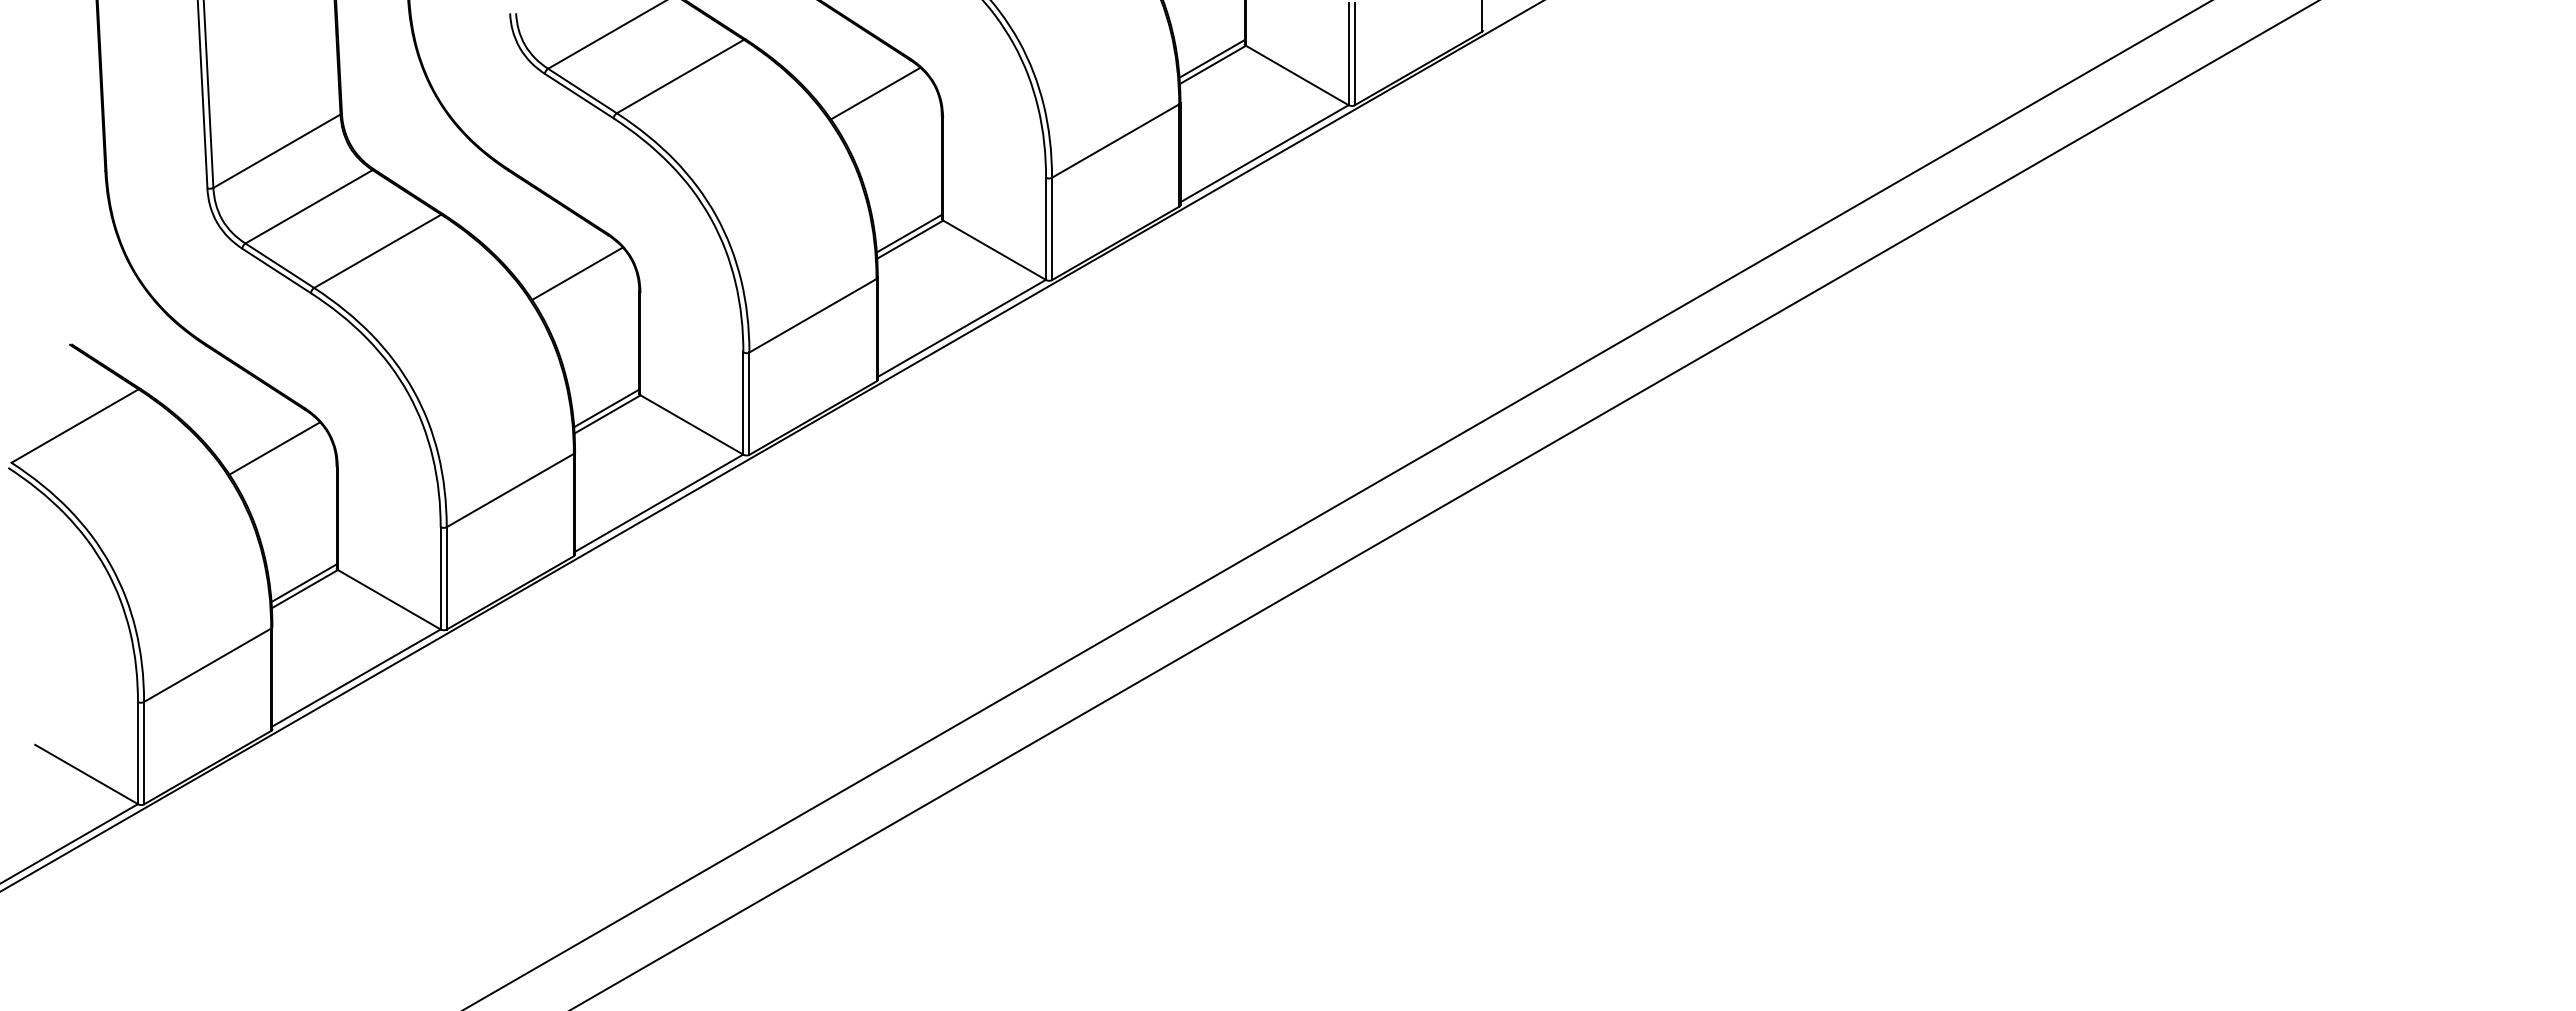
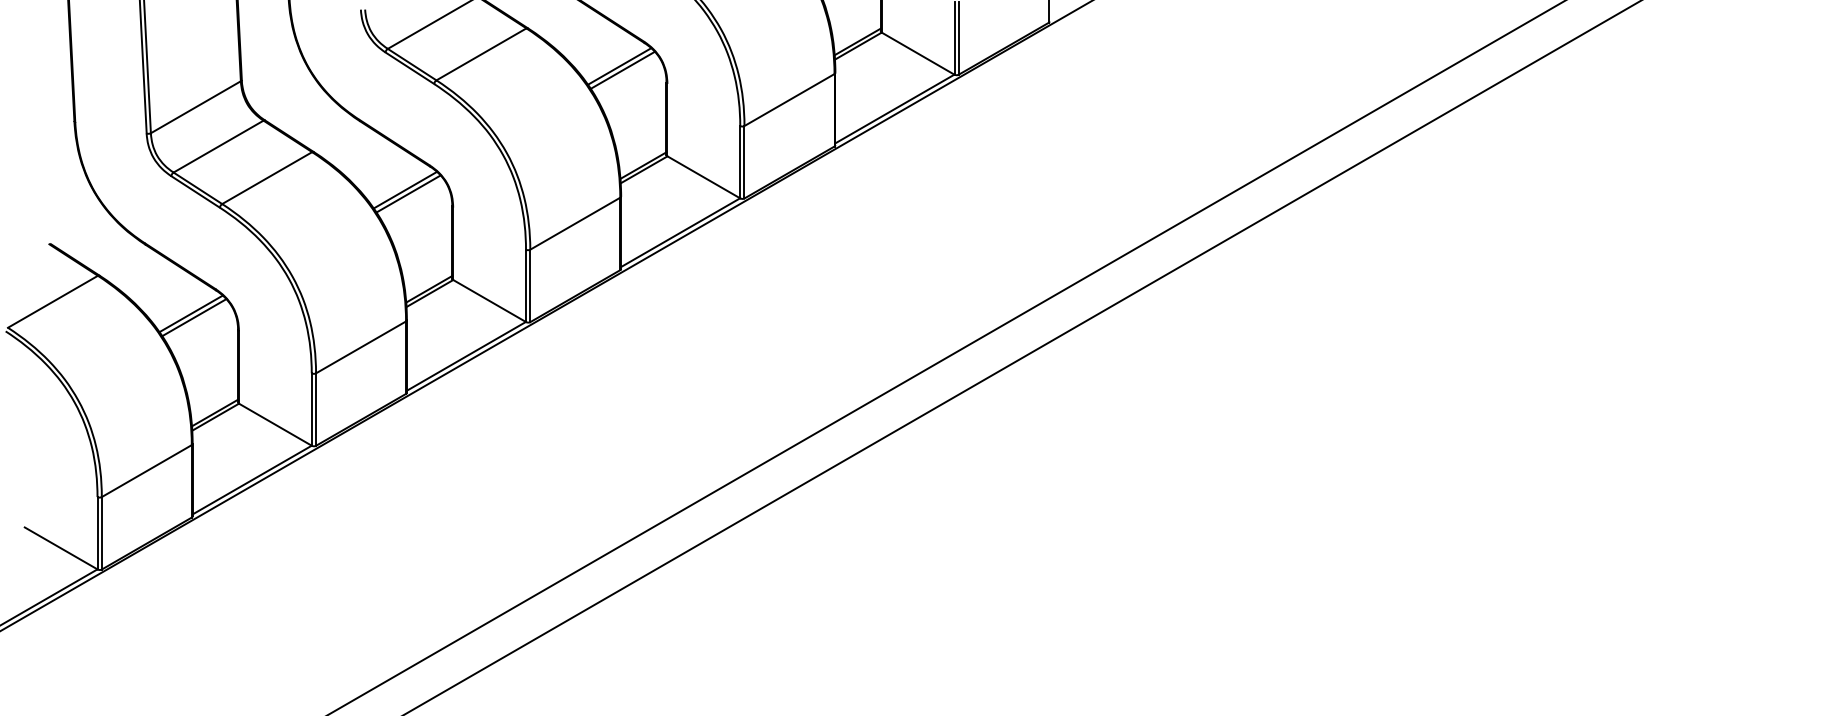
line: (879, 98) -> (622, 69), added
line: (572, 268) -> (405, 190), added
line: (270, 442) -> (191, 313), added

